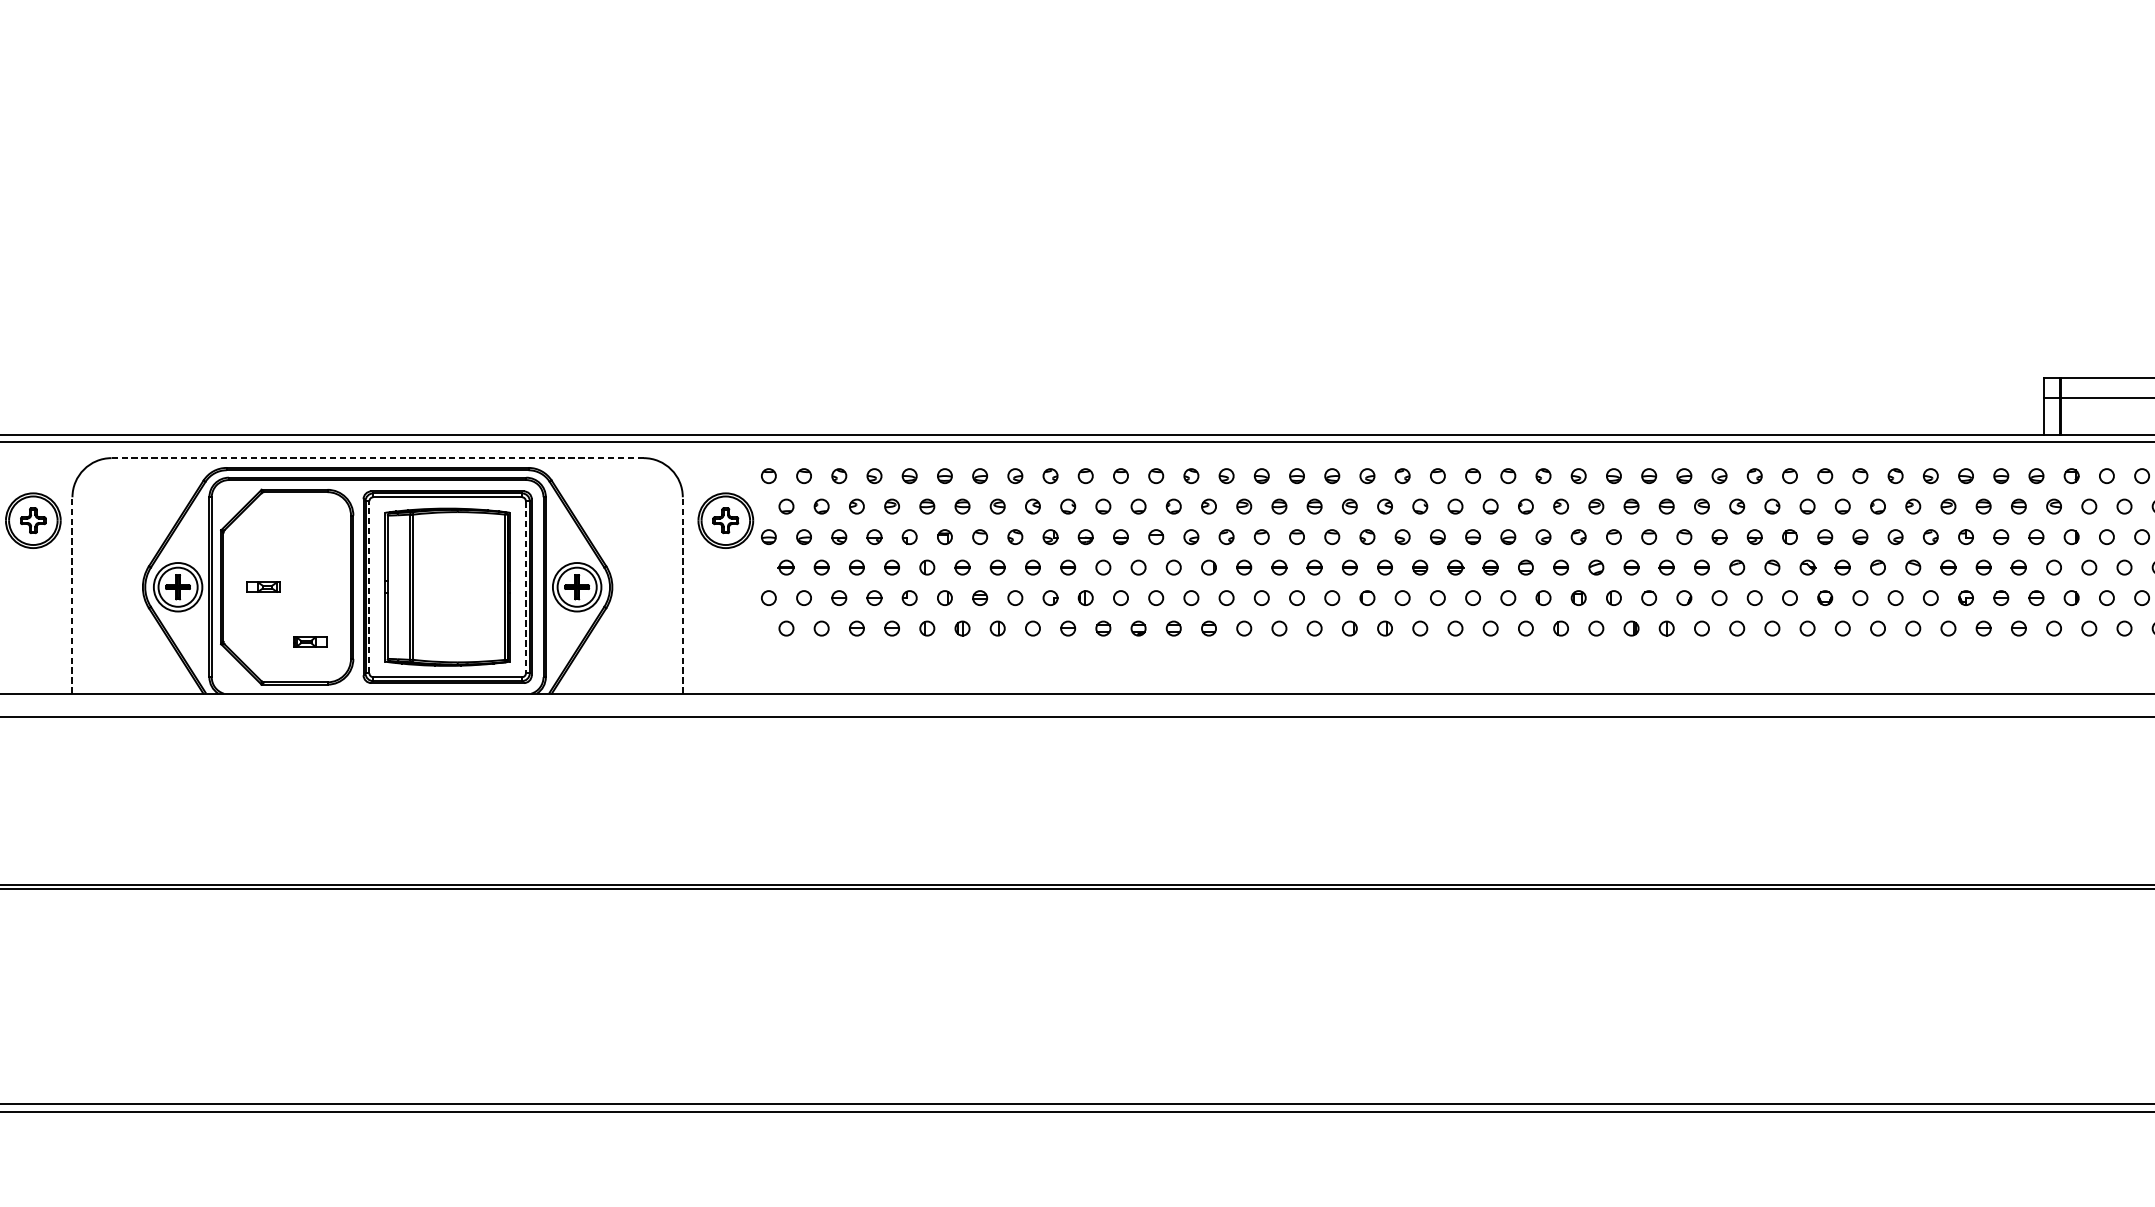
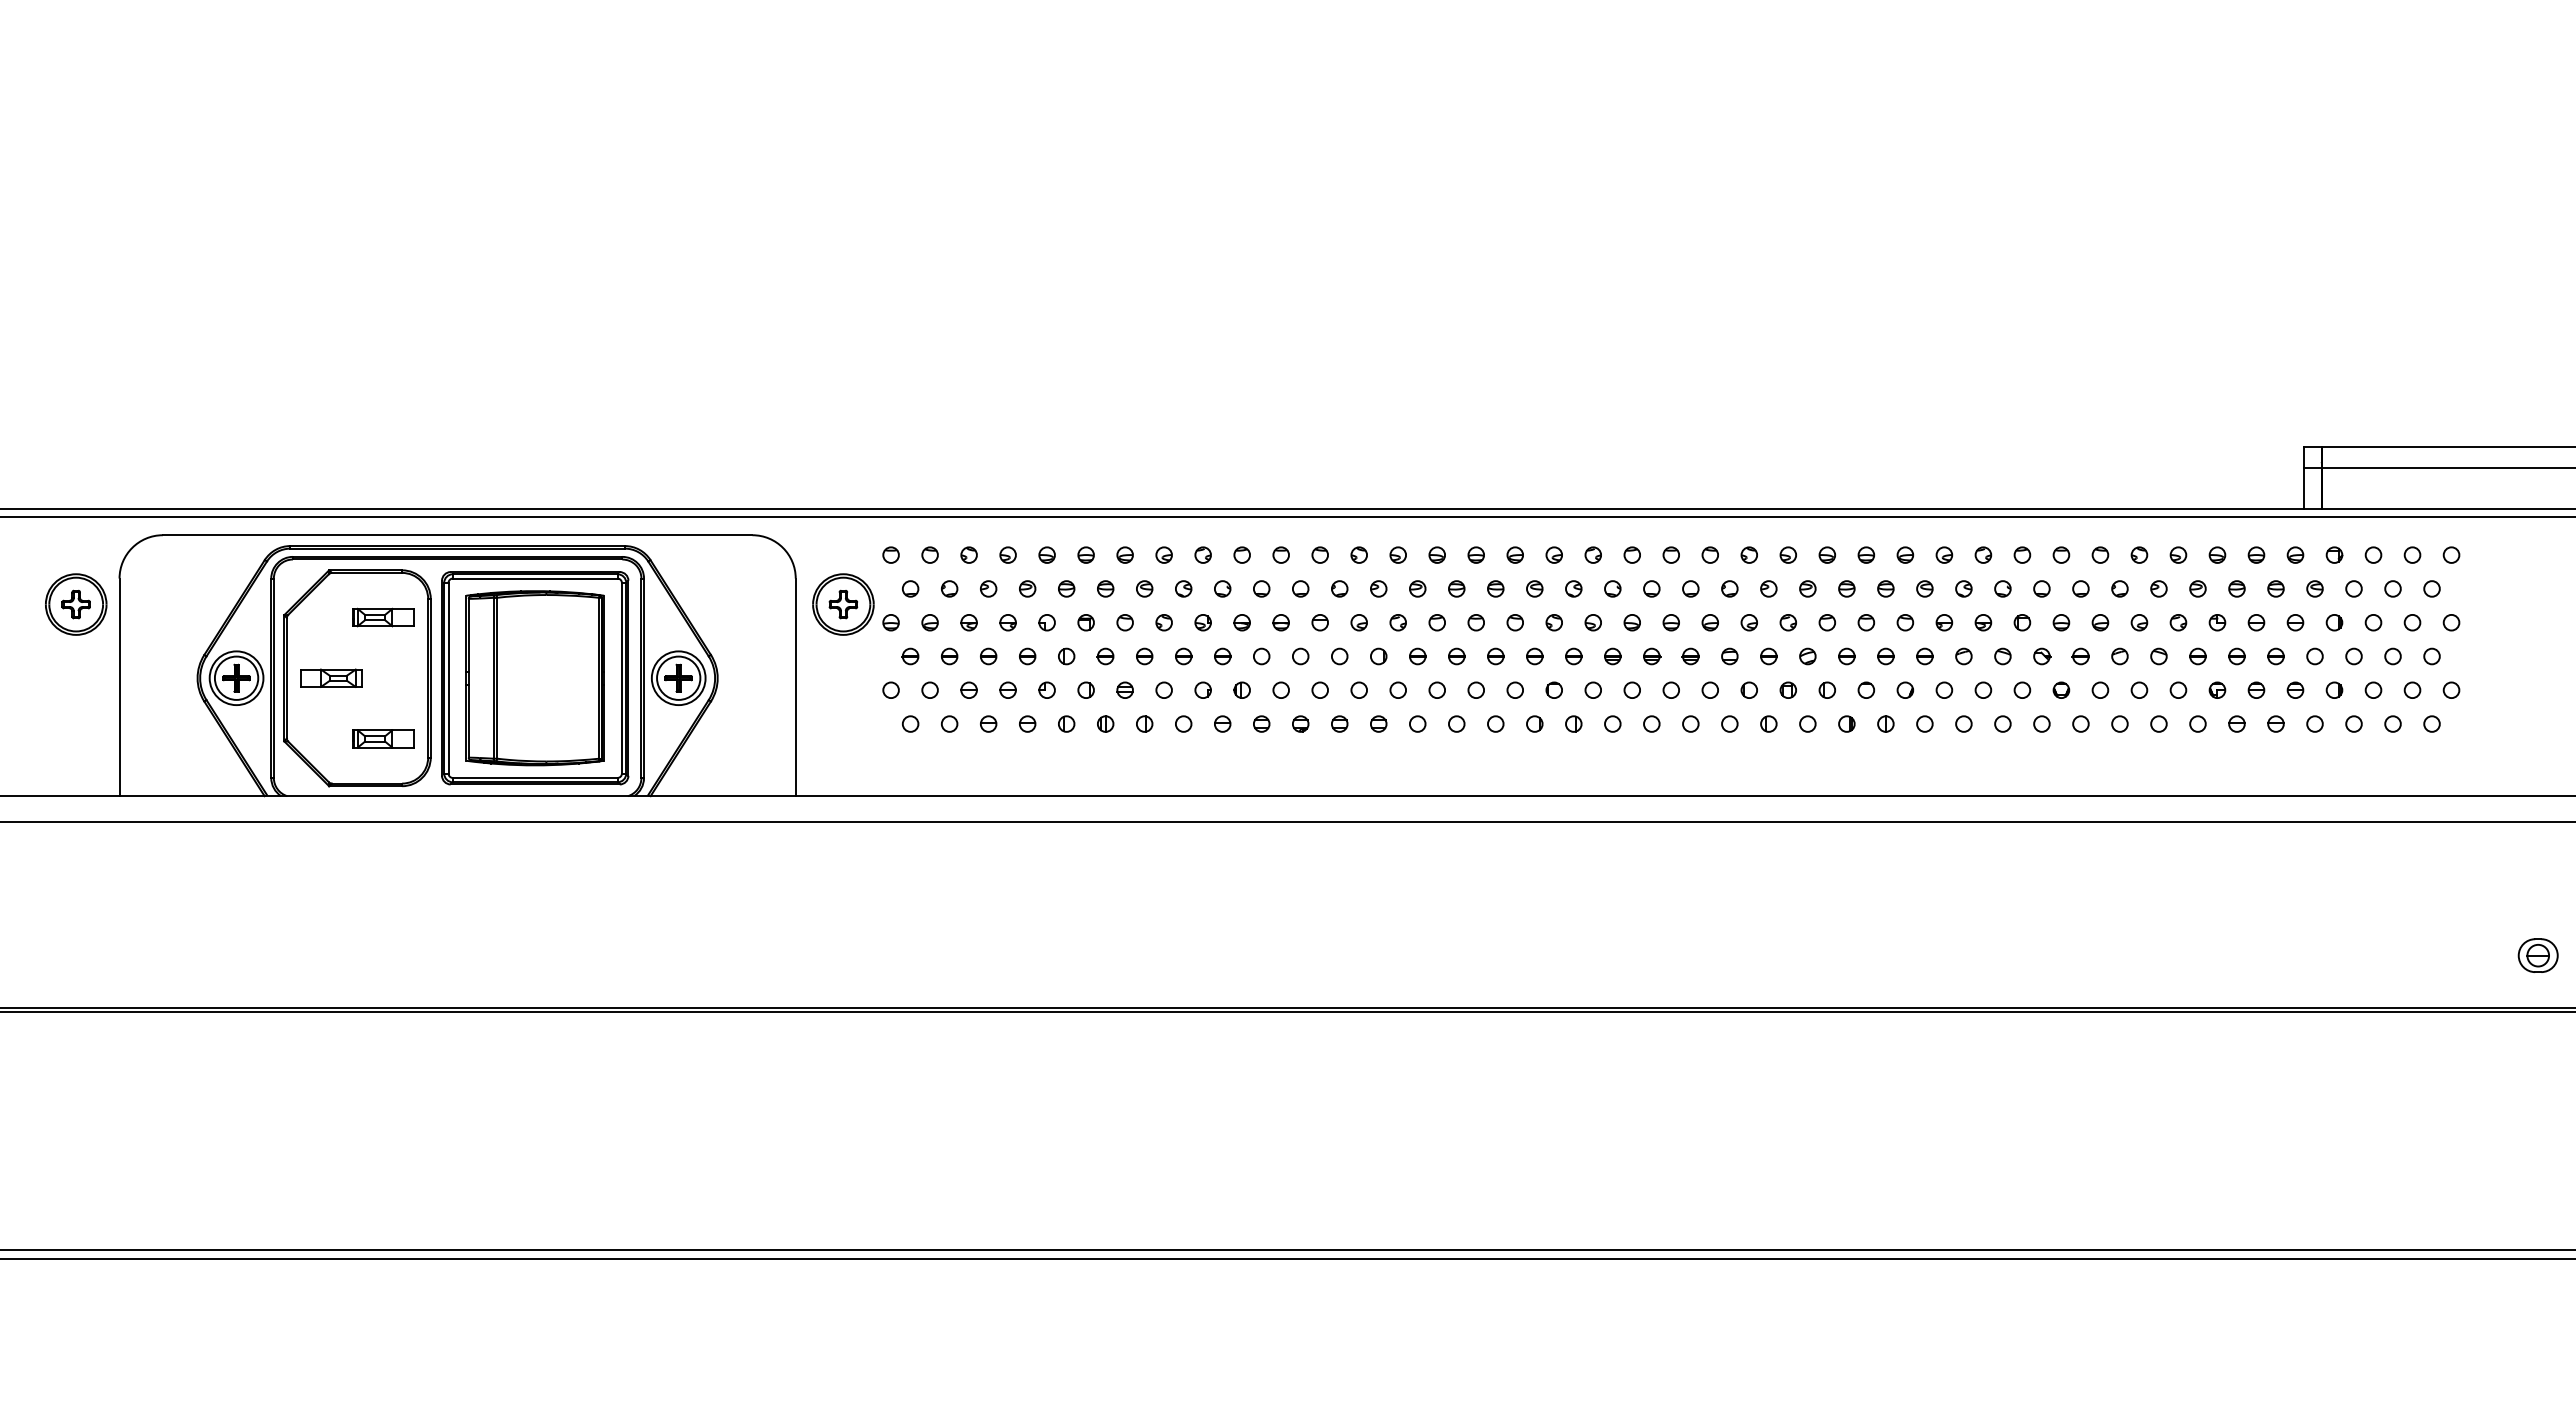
line: (377, 458) -> (457, 535), dashed -> solid
part: (310, 532) -> (383, 617), added
part: (263, 586) -> (331, 677), size x1.67
line: (369, 586) -> (448, 677), dashed -> solid
line: (525, 587) -> (621, 678), dashed -> solid
line: (72, 595) -> (119, 687), dashed -> solid
line: (682, 595) -> (795, 687), dashed -> solid
part: (310, 641) -> (383, 738), size x1.67

